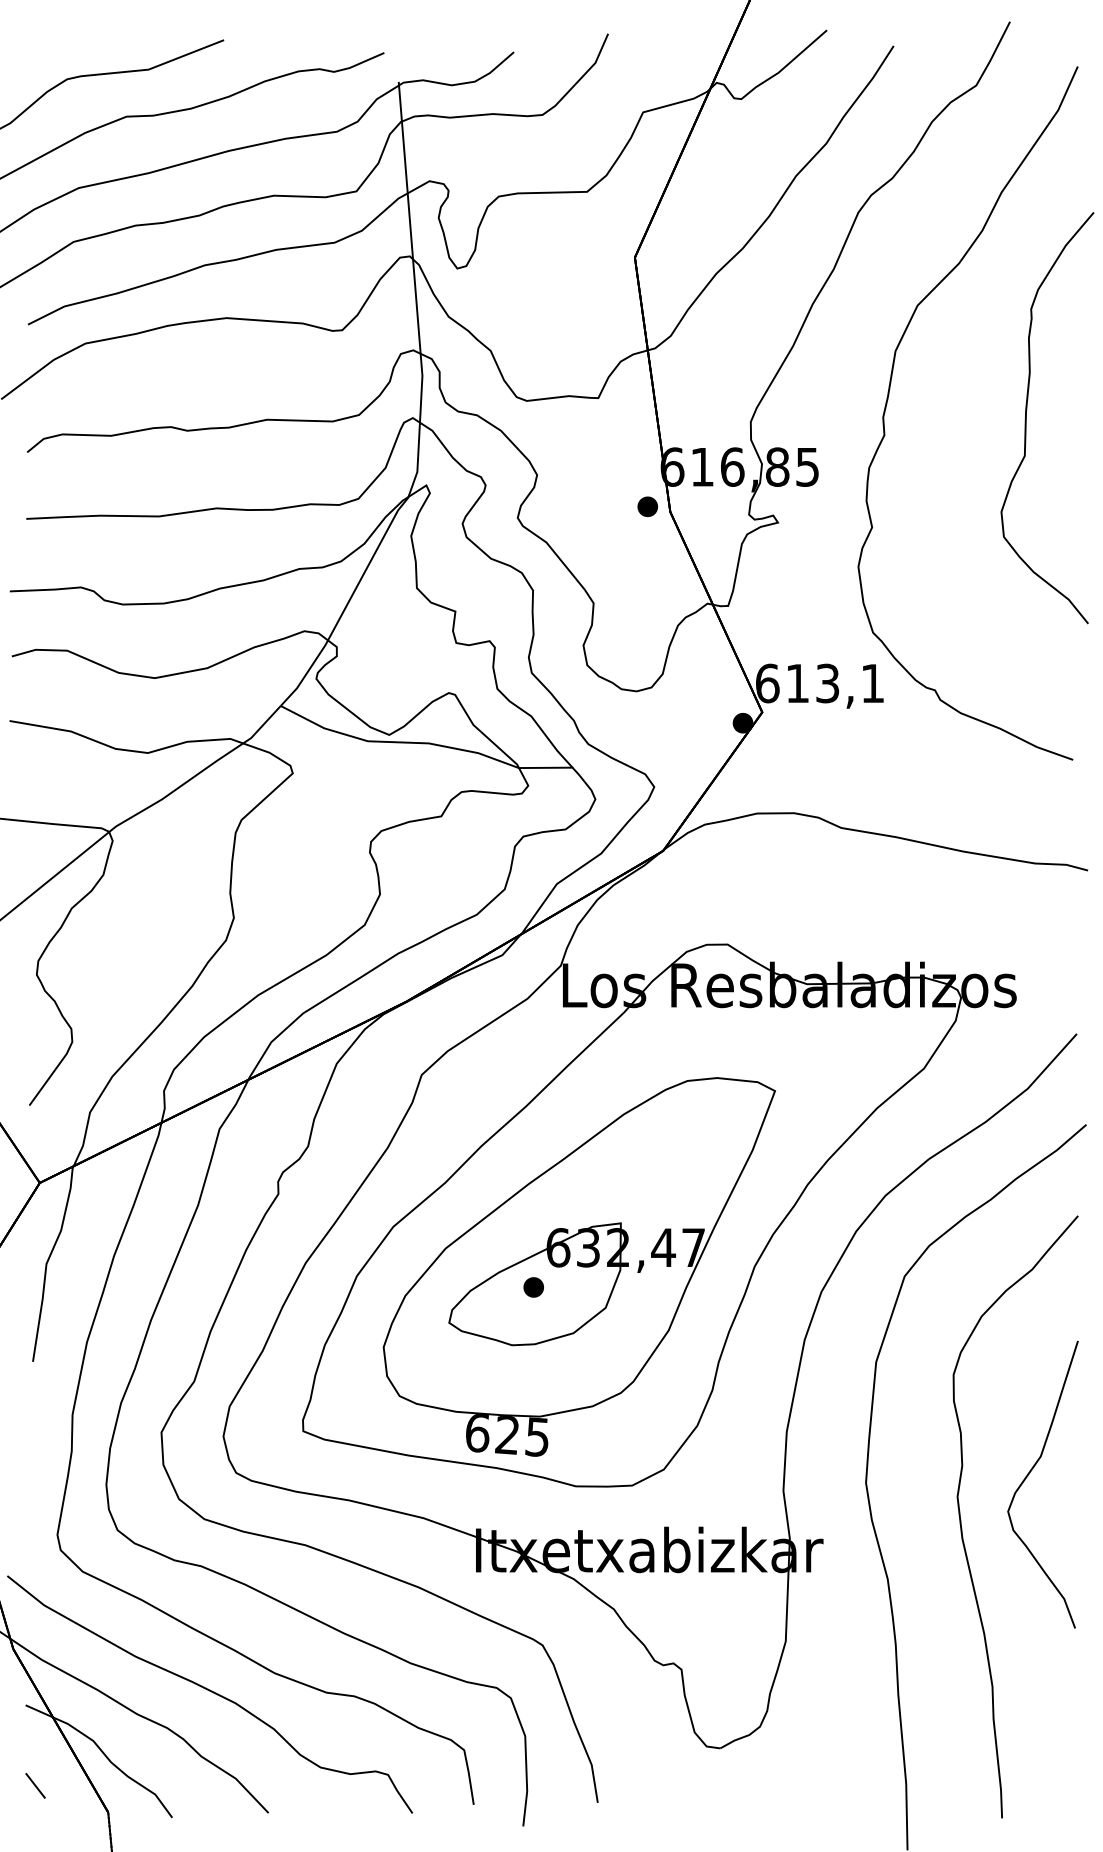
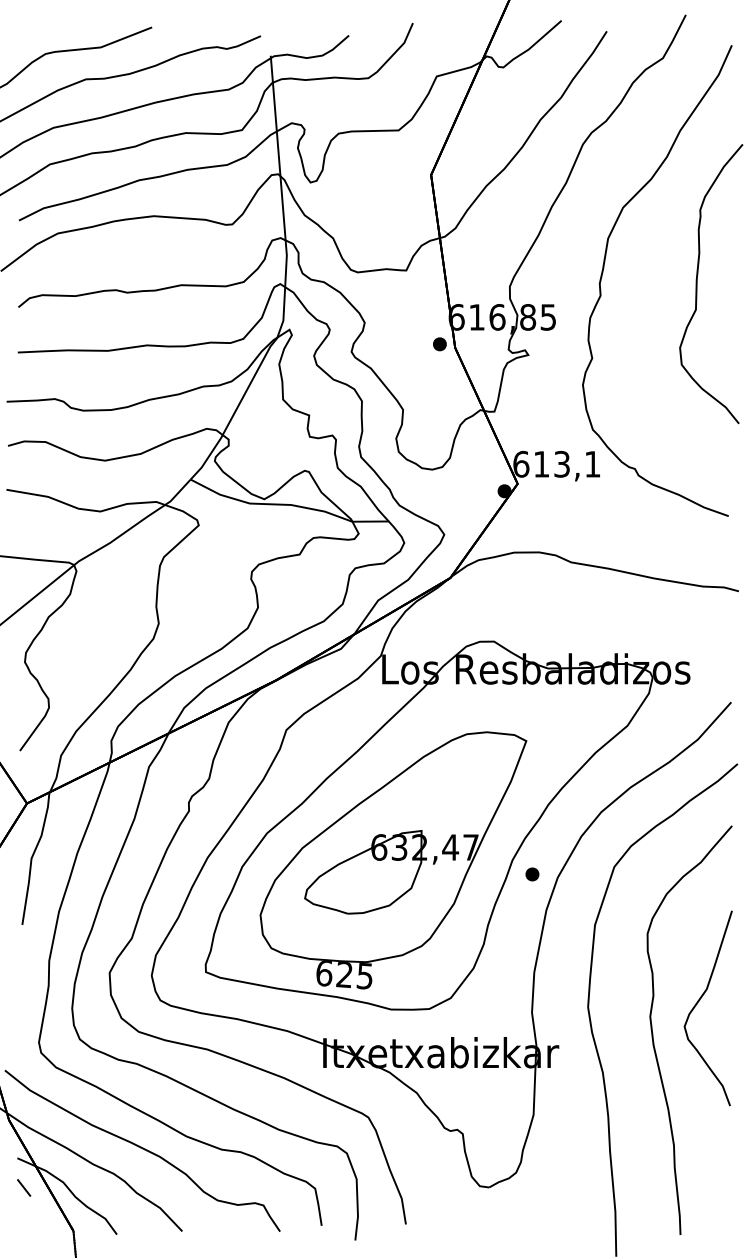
part: (533, 1287) -> (532, 874), moved
line: (36, 1785) -> (24, 1187), moved

